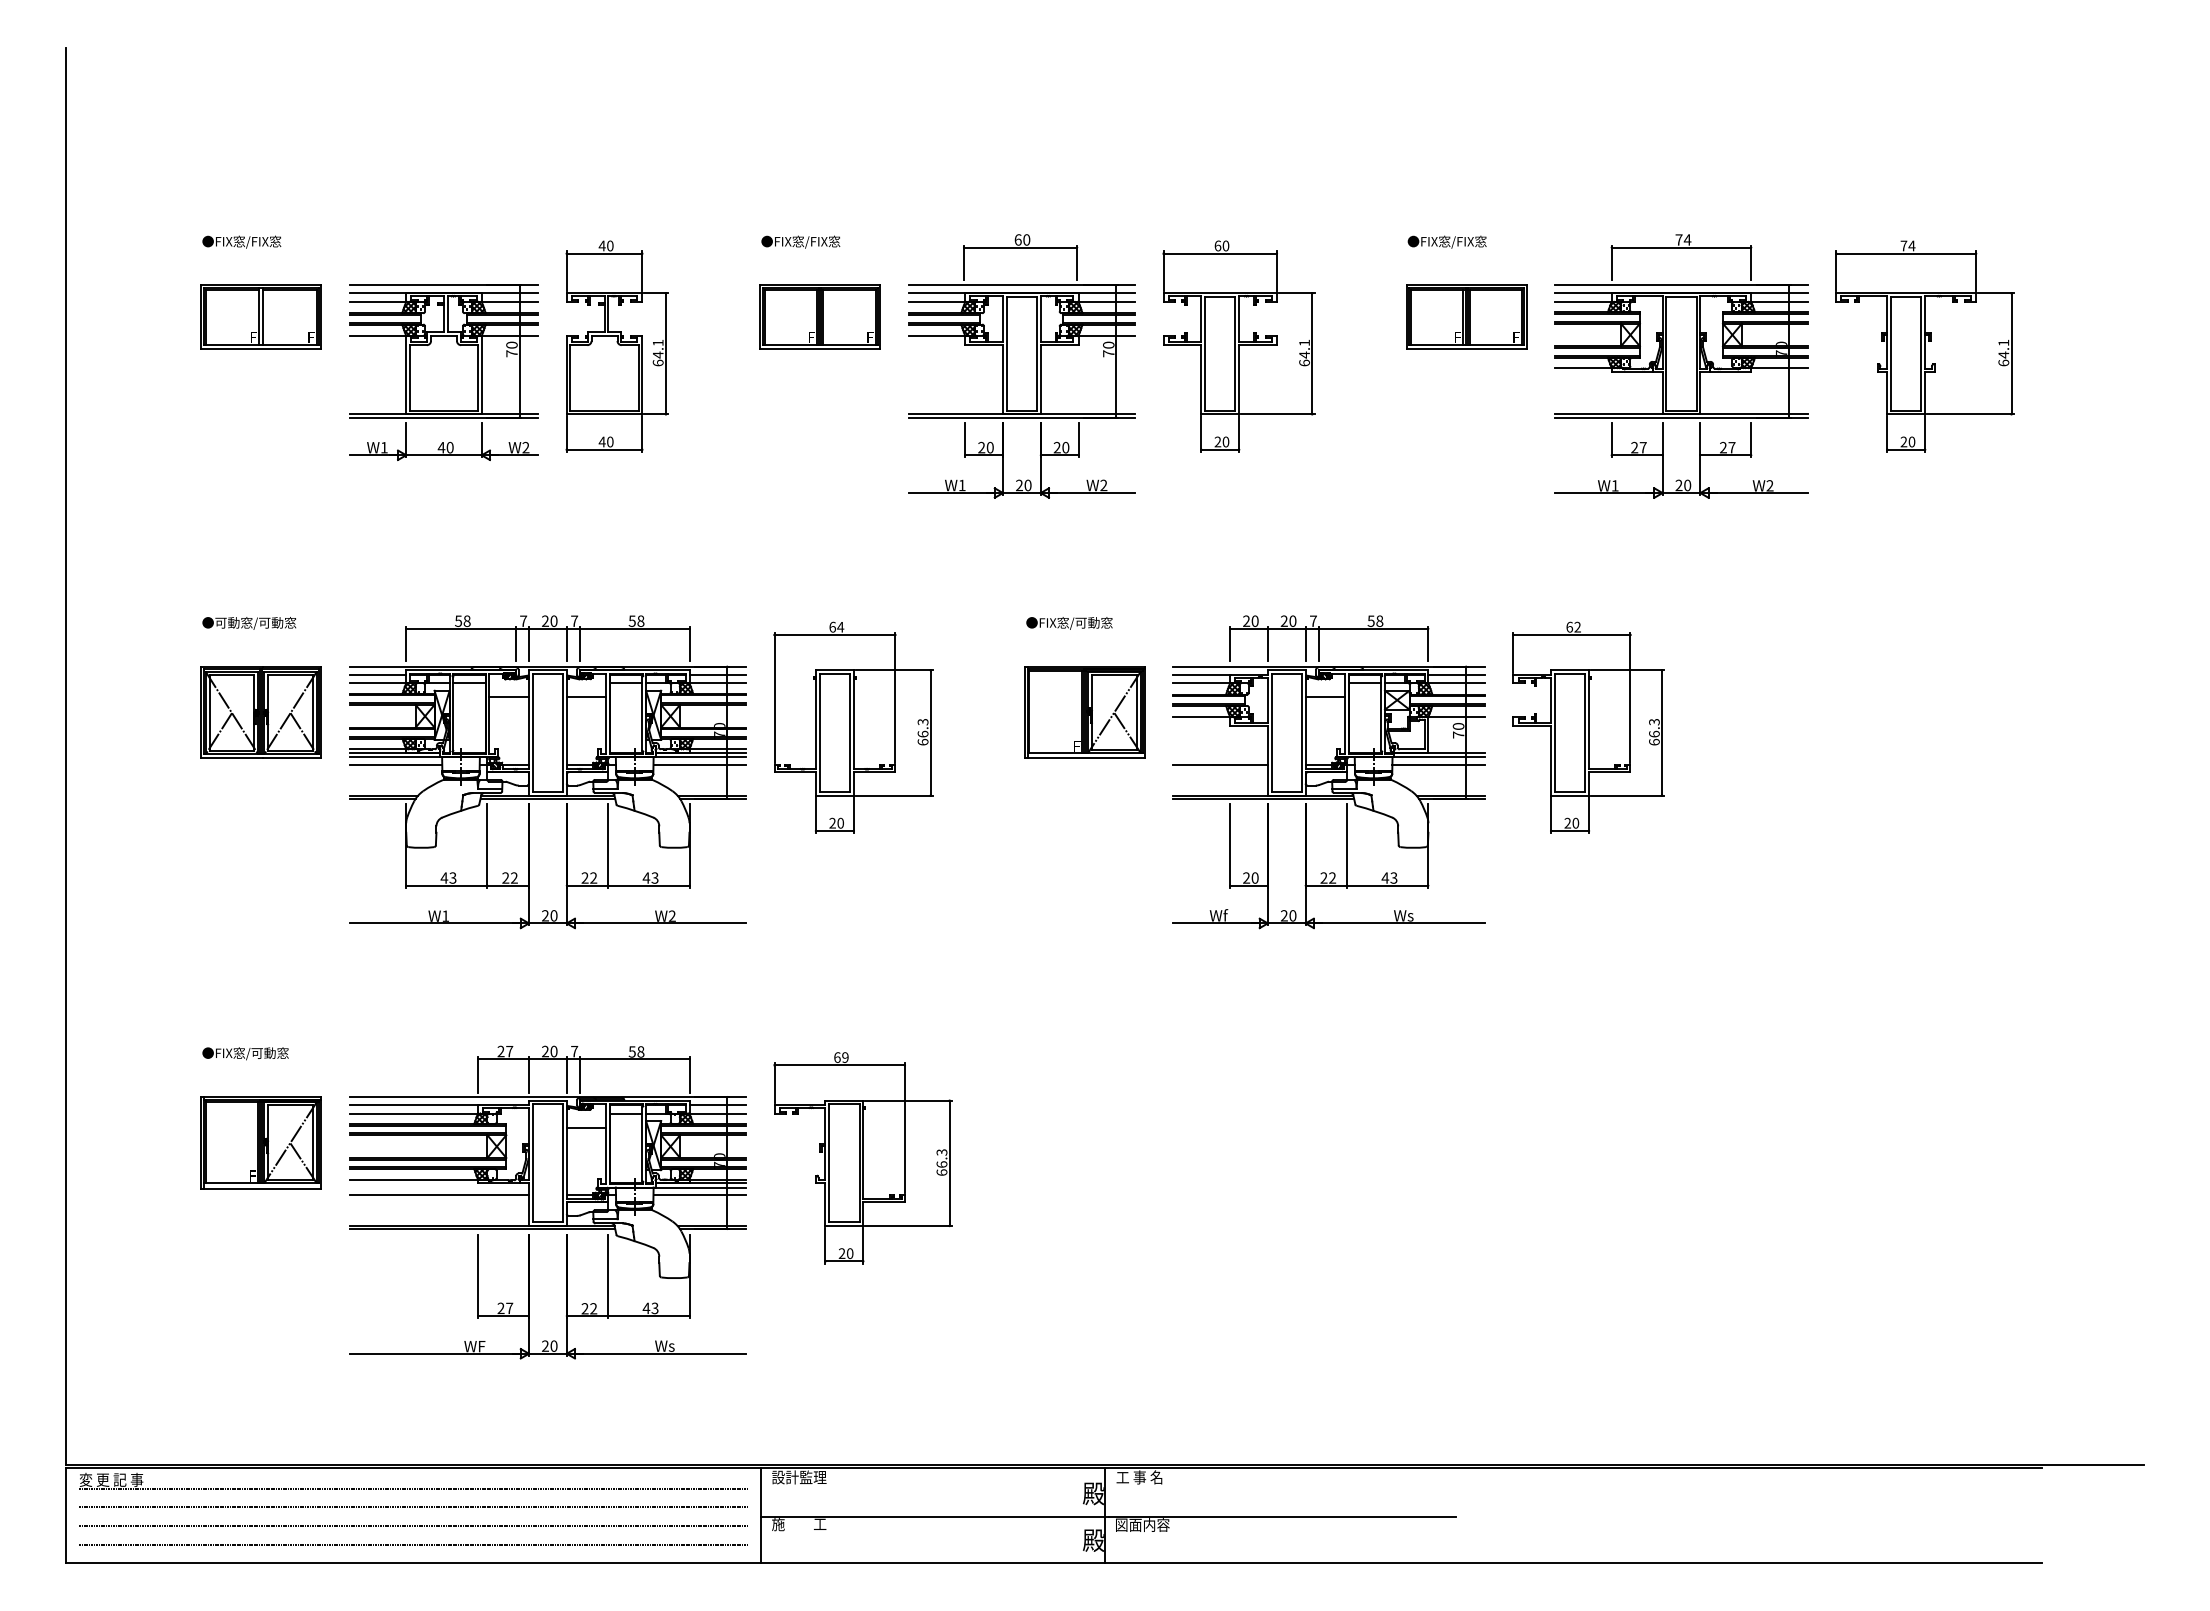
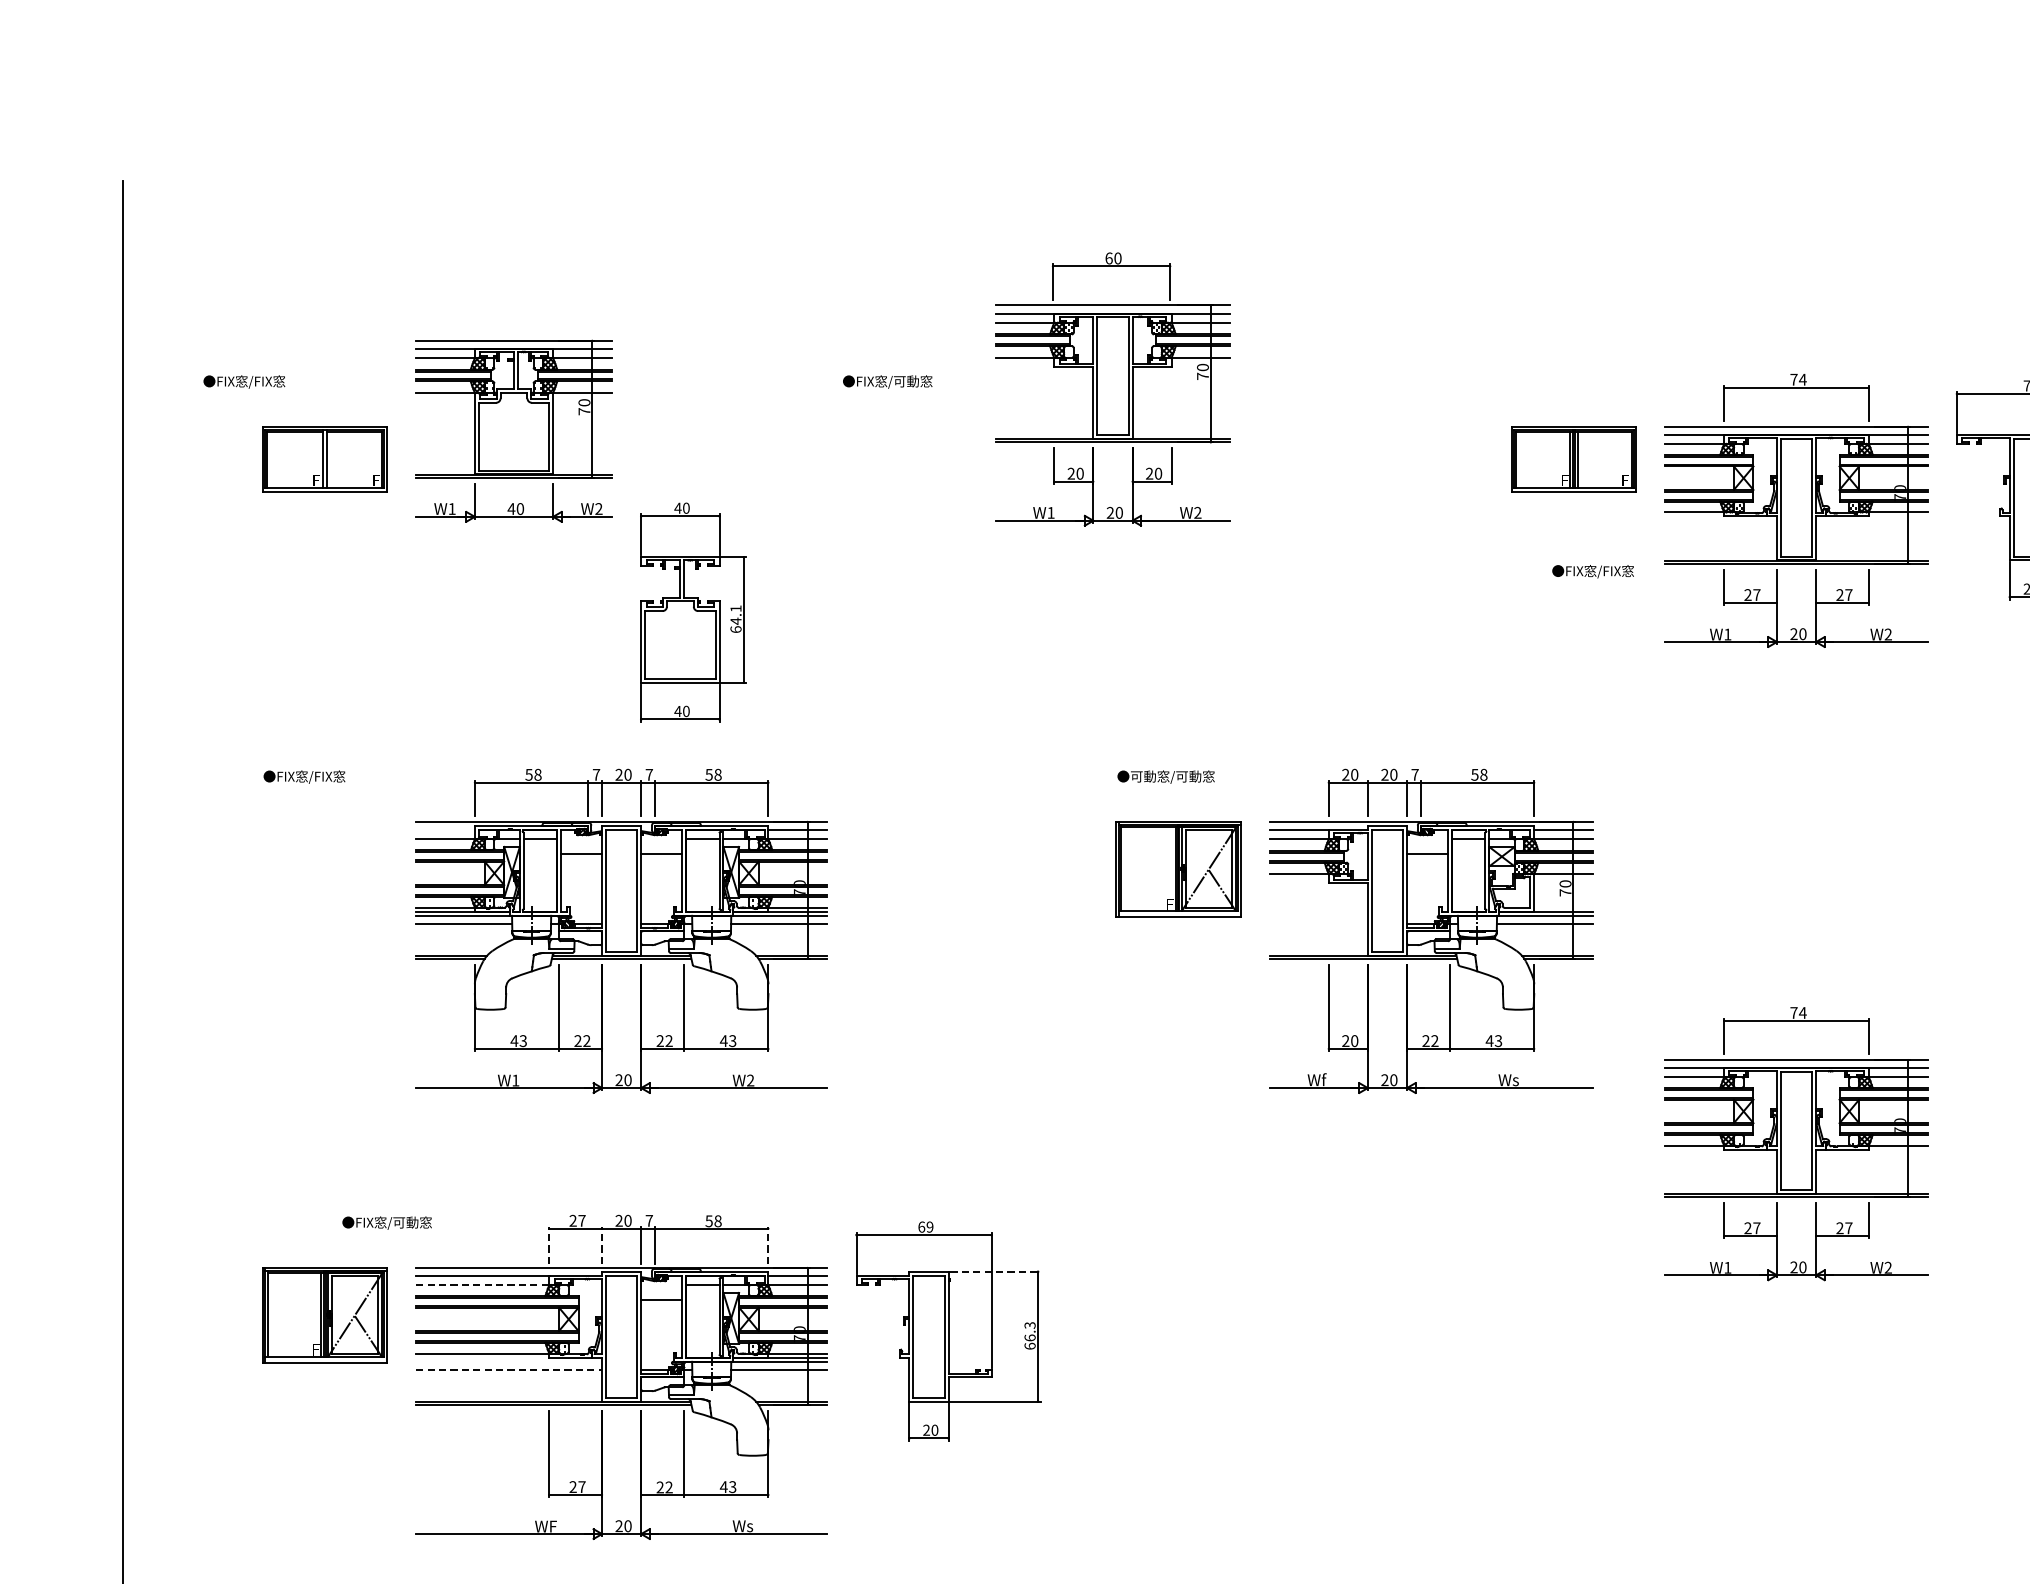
text: (241, 241) -> (244, 381), moved
text: (828, 241) -> (912, 381), ●FIX窓/FIX窓 -> ●FIX窓/可動窓
text: (1446, 241) -> (1592, 570), moved
part: (819, 316) -> (903, 459), removed
part: (616, 346) -> (692, 612), moved
part: (1238, 346) -> (1337, 490), removed
part: (1021, 366) -> (1112, 389), moved
part: (443, 372) -> (513, 431), moved
text: (255, 623) -> (318, 777), ●可動窓/可動窓 -> ●FIX窓/FIX窓
text: (1079, 623) -> (1172, 777), ●FIX窓/可動窓 -> ●可動窓/可動窓
line: (377, 674) -> (445, 830), removed
part: (260, 712) -> (323, 869), removed
part: (853, 727) -> (938, 885), removed
part: (1588, 727) -> (1700, 885), removed
line: (1220, 764) -> (1318, 923), removed
part: (1681, 977) -> (1796, 1144), added
text: (245, 1053) -> (387, 1222), moved
line: (478, 1075) -> (549, 1245), solid -> dashed
line: (528, 1075) -> (601, 1245), solid -> dashed
line: (689, 1075) -> (768, 1245), solid -> dashed
line: (909, 1100) -> (996, 1271), solid -> dashed
line: (414, 1113) -> (483, 1285), solid -> dashed
line: (439, 1195) -> (509, 1370), solid -> dashed

